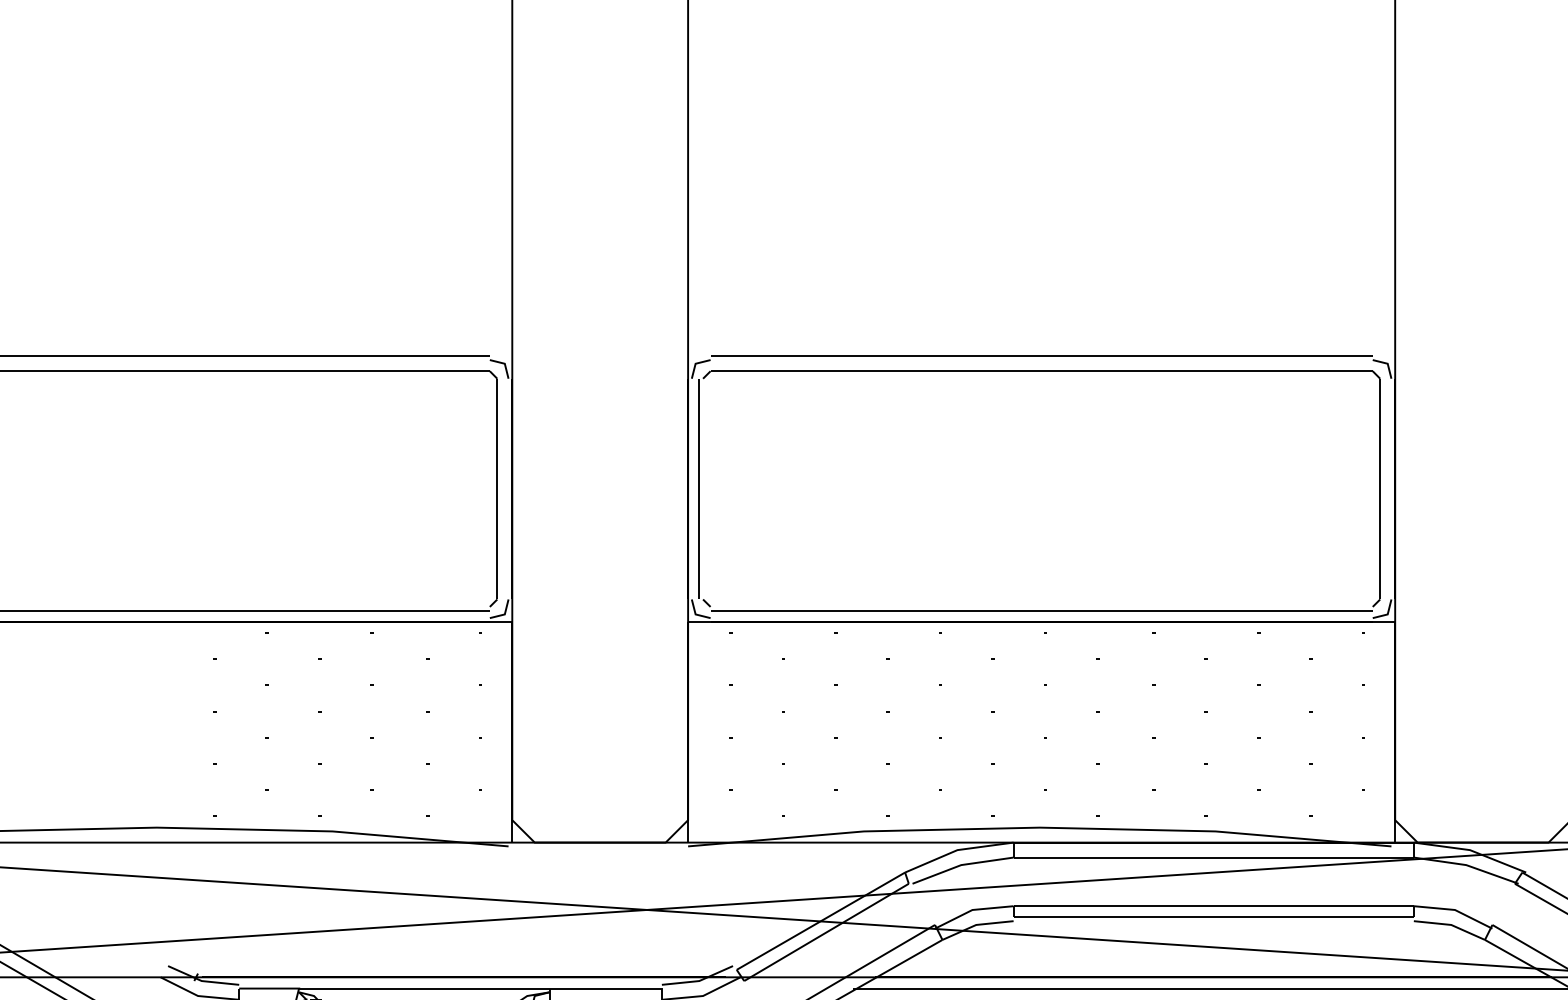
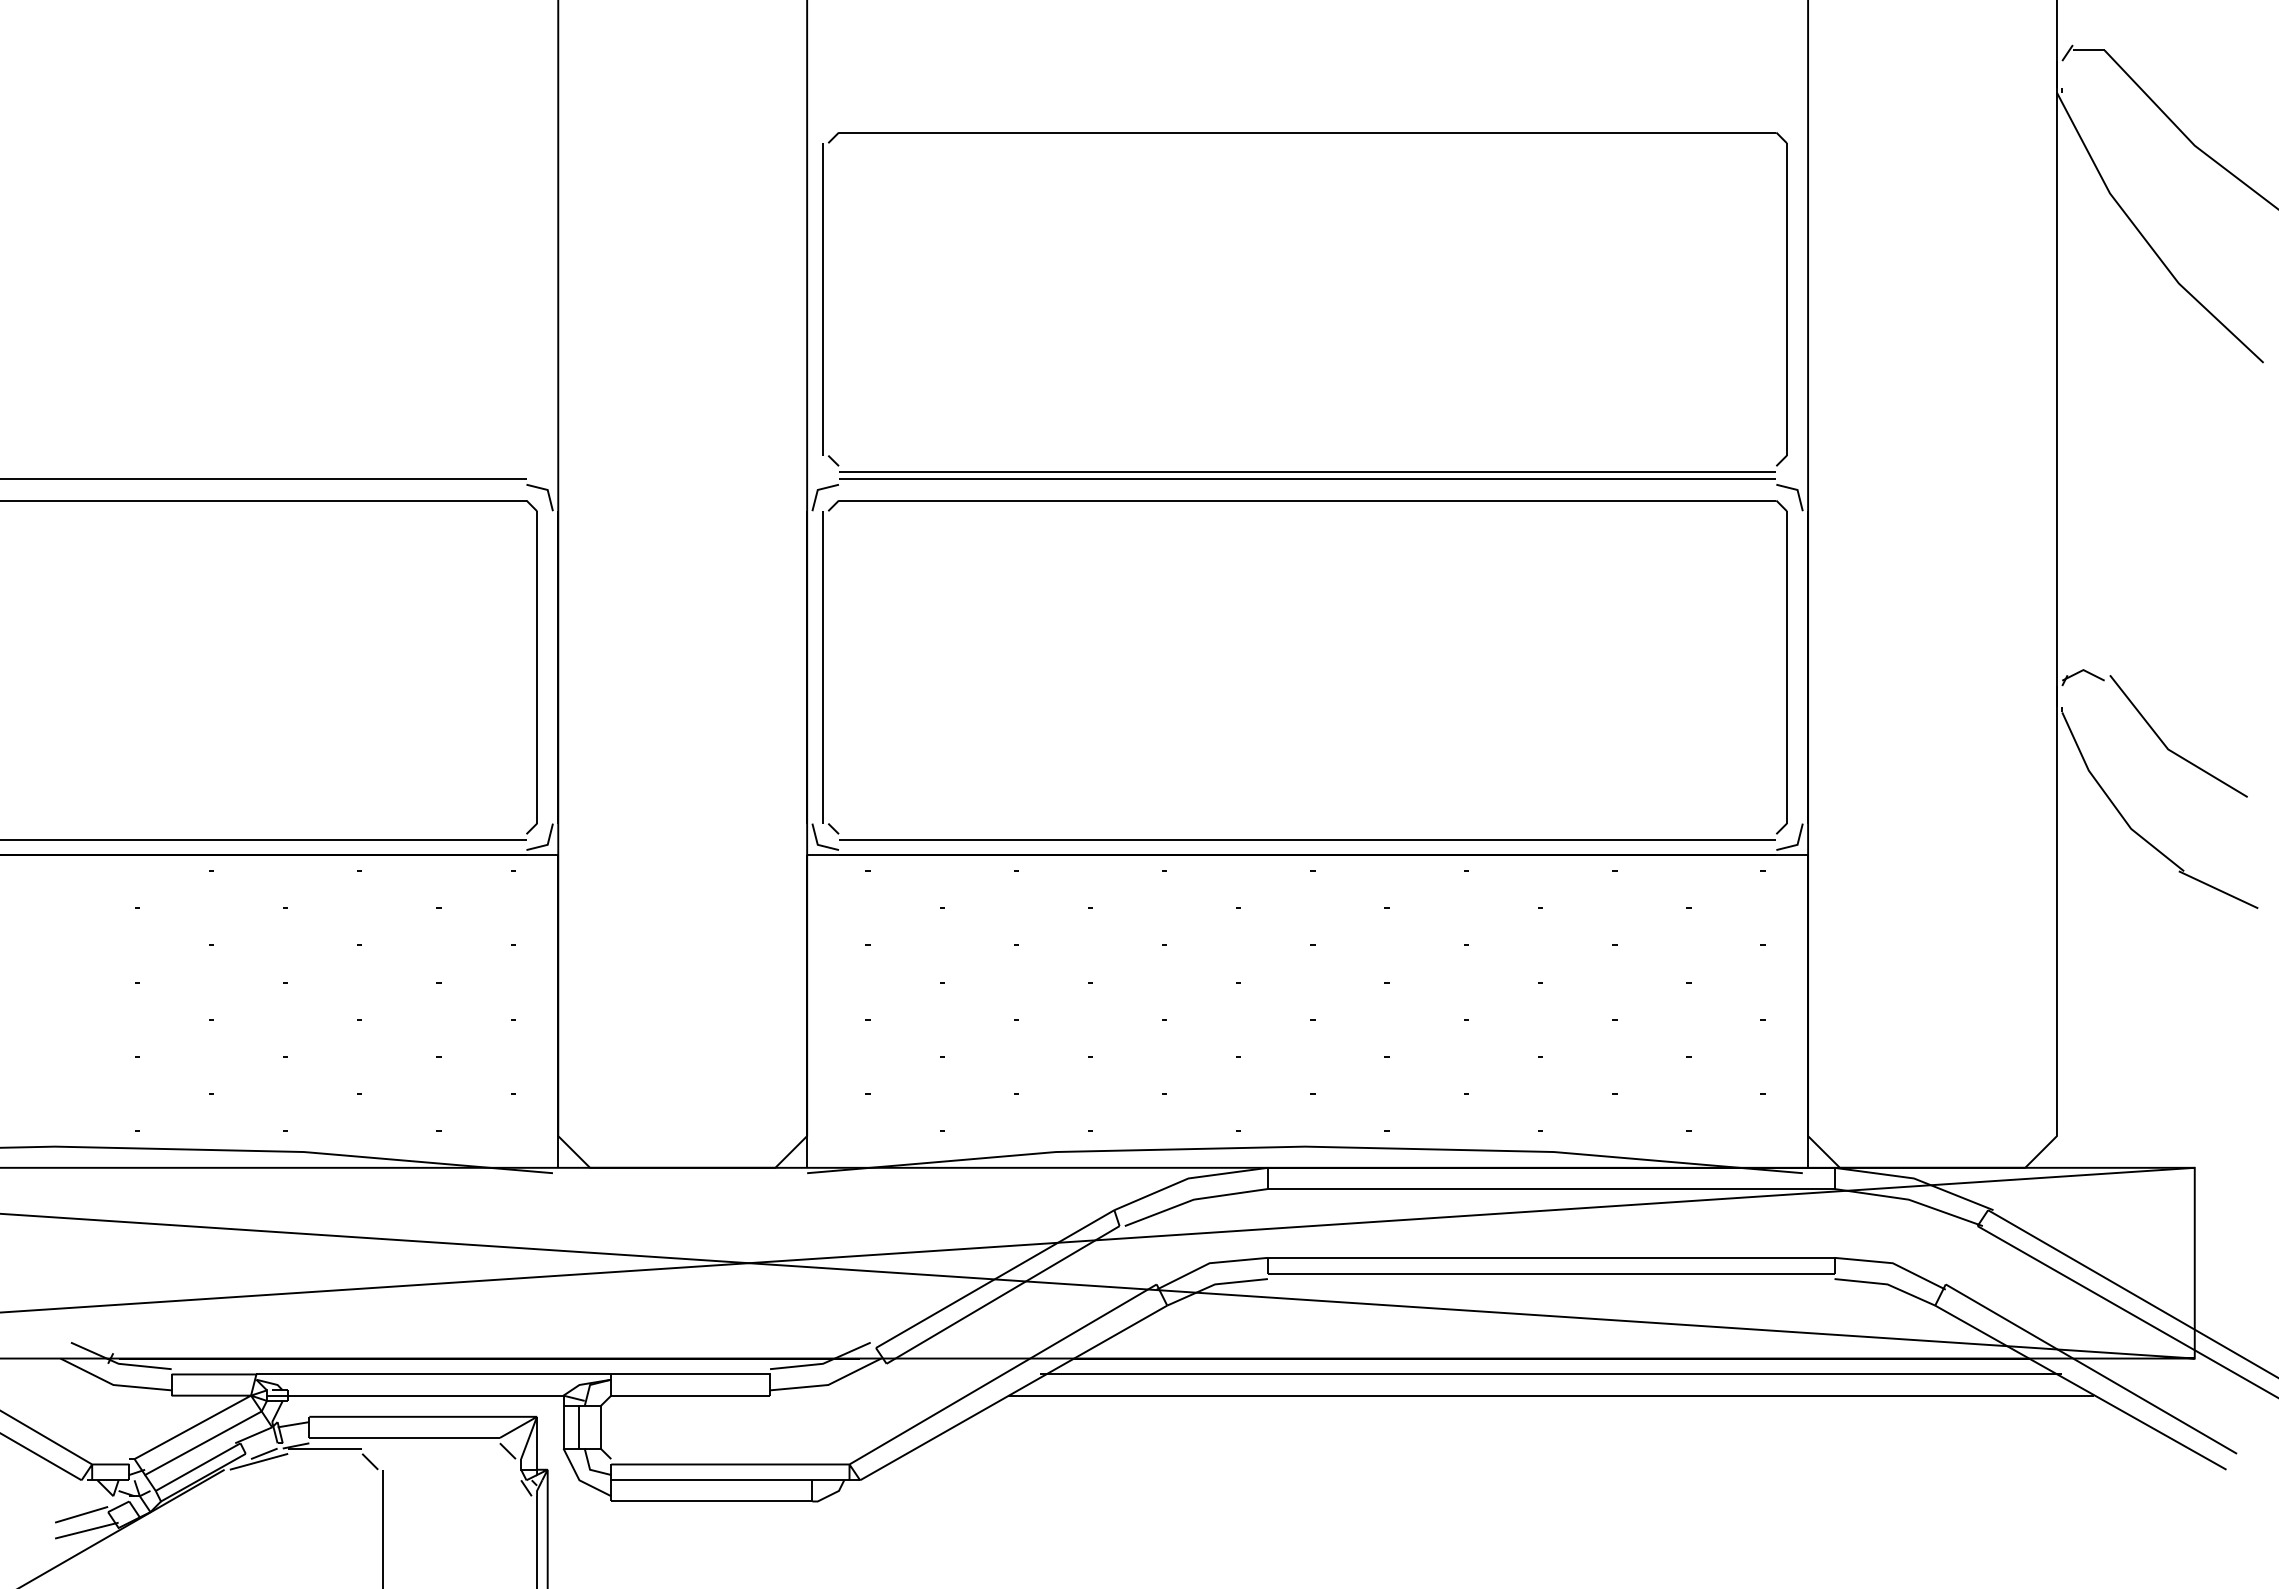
part: (1039, 111) -> (1304, 133), added

